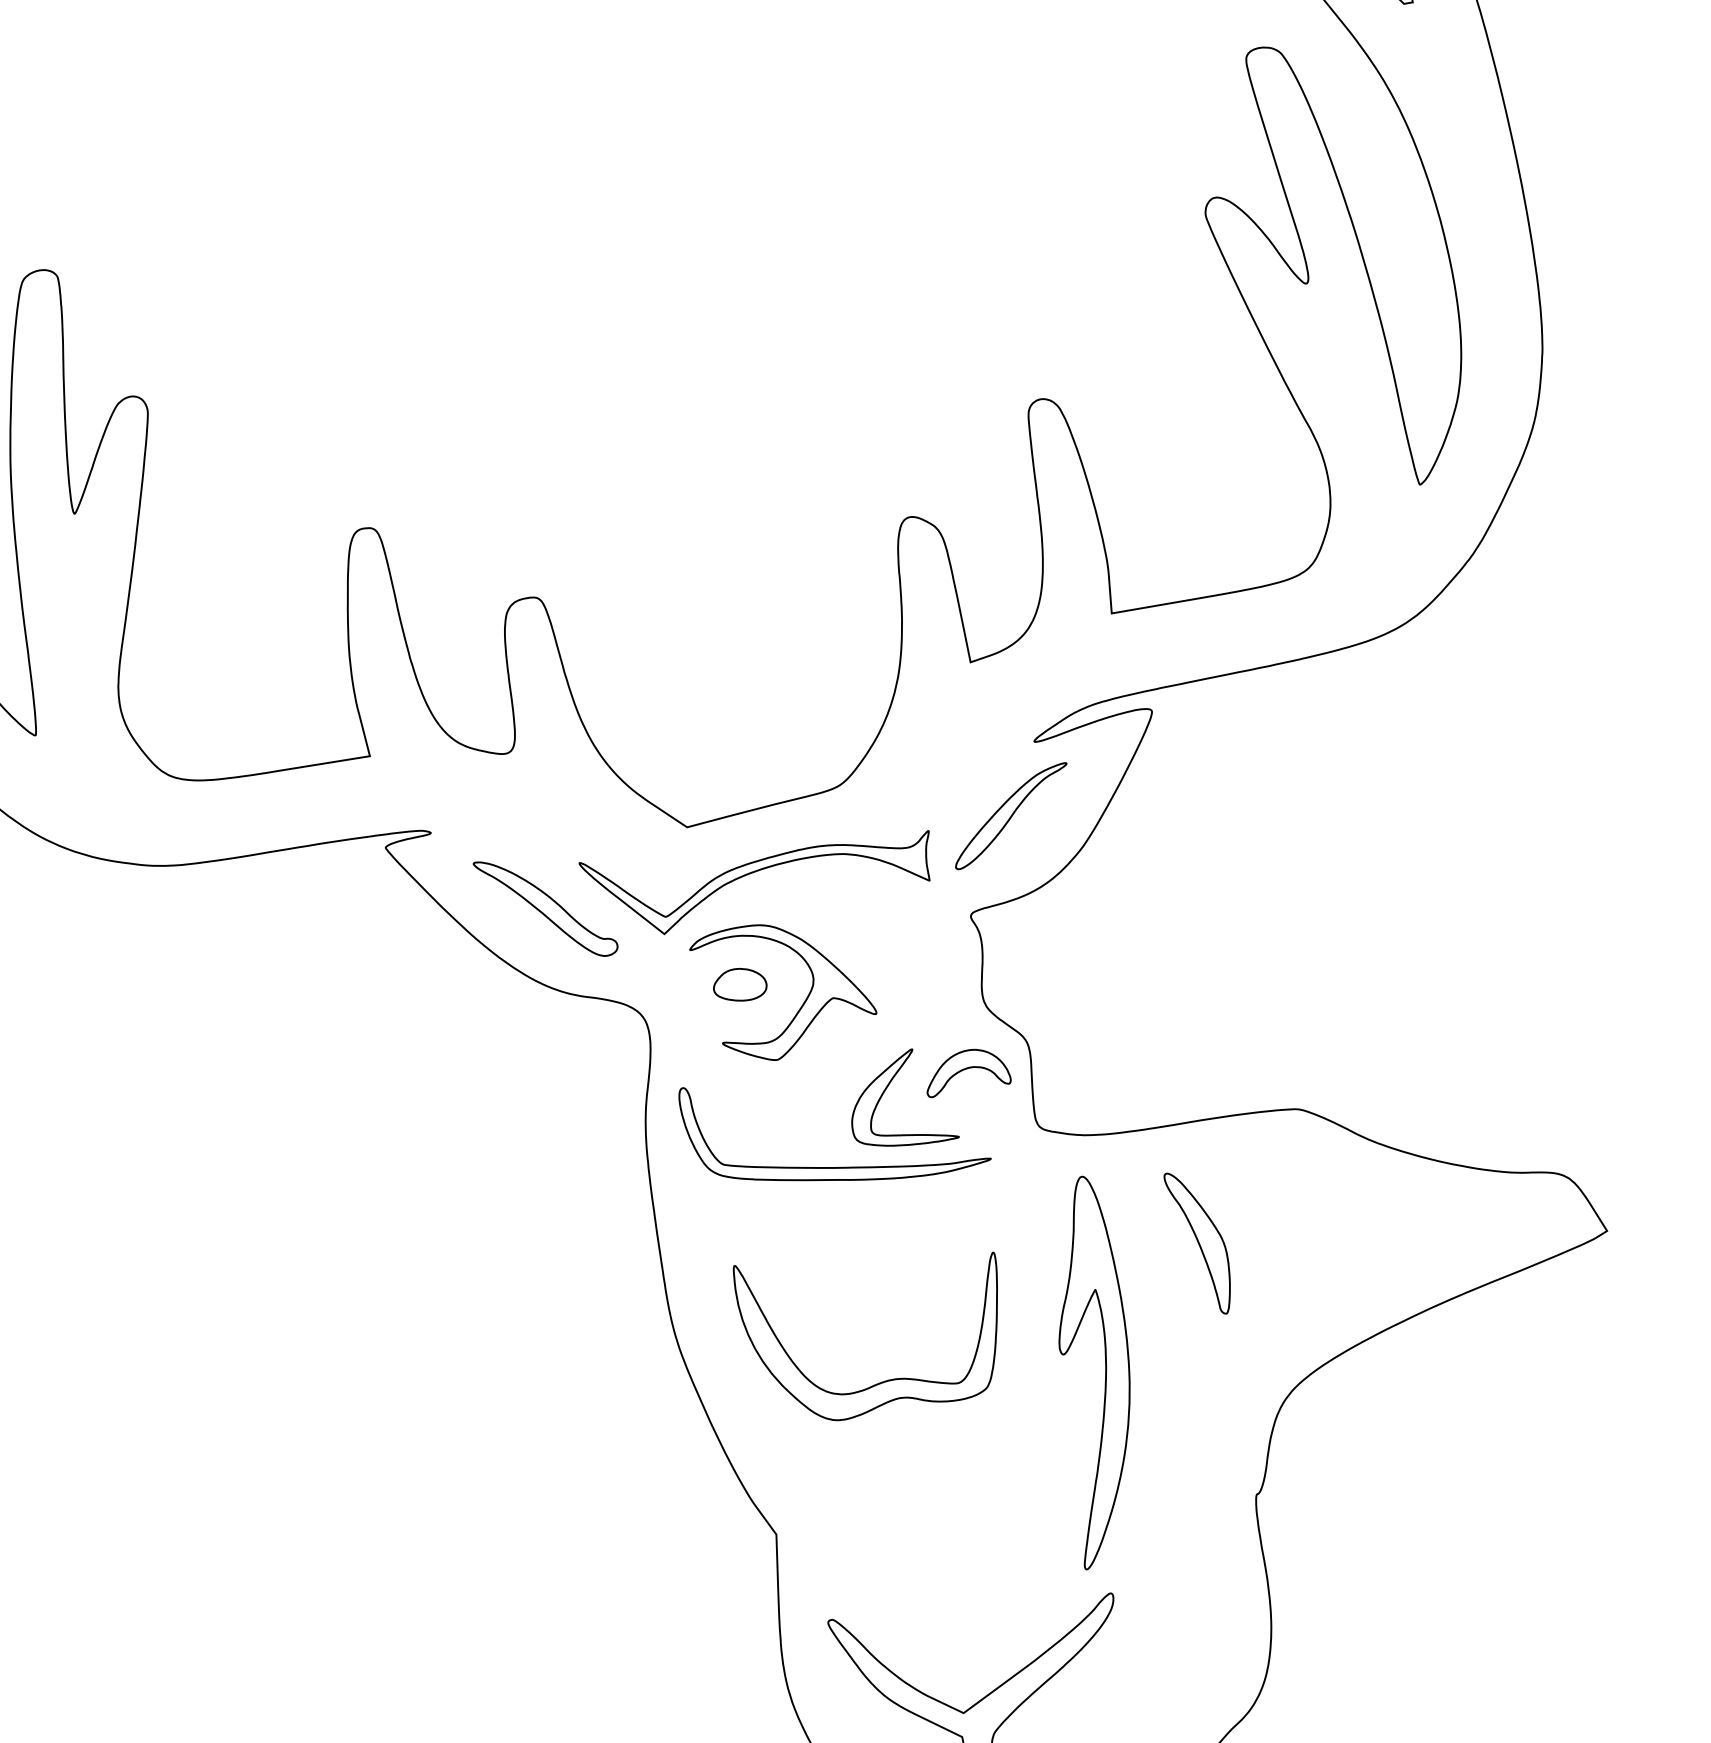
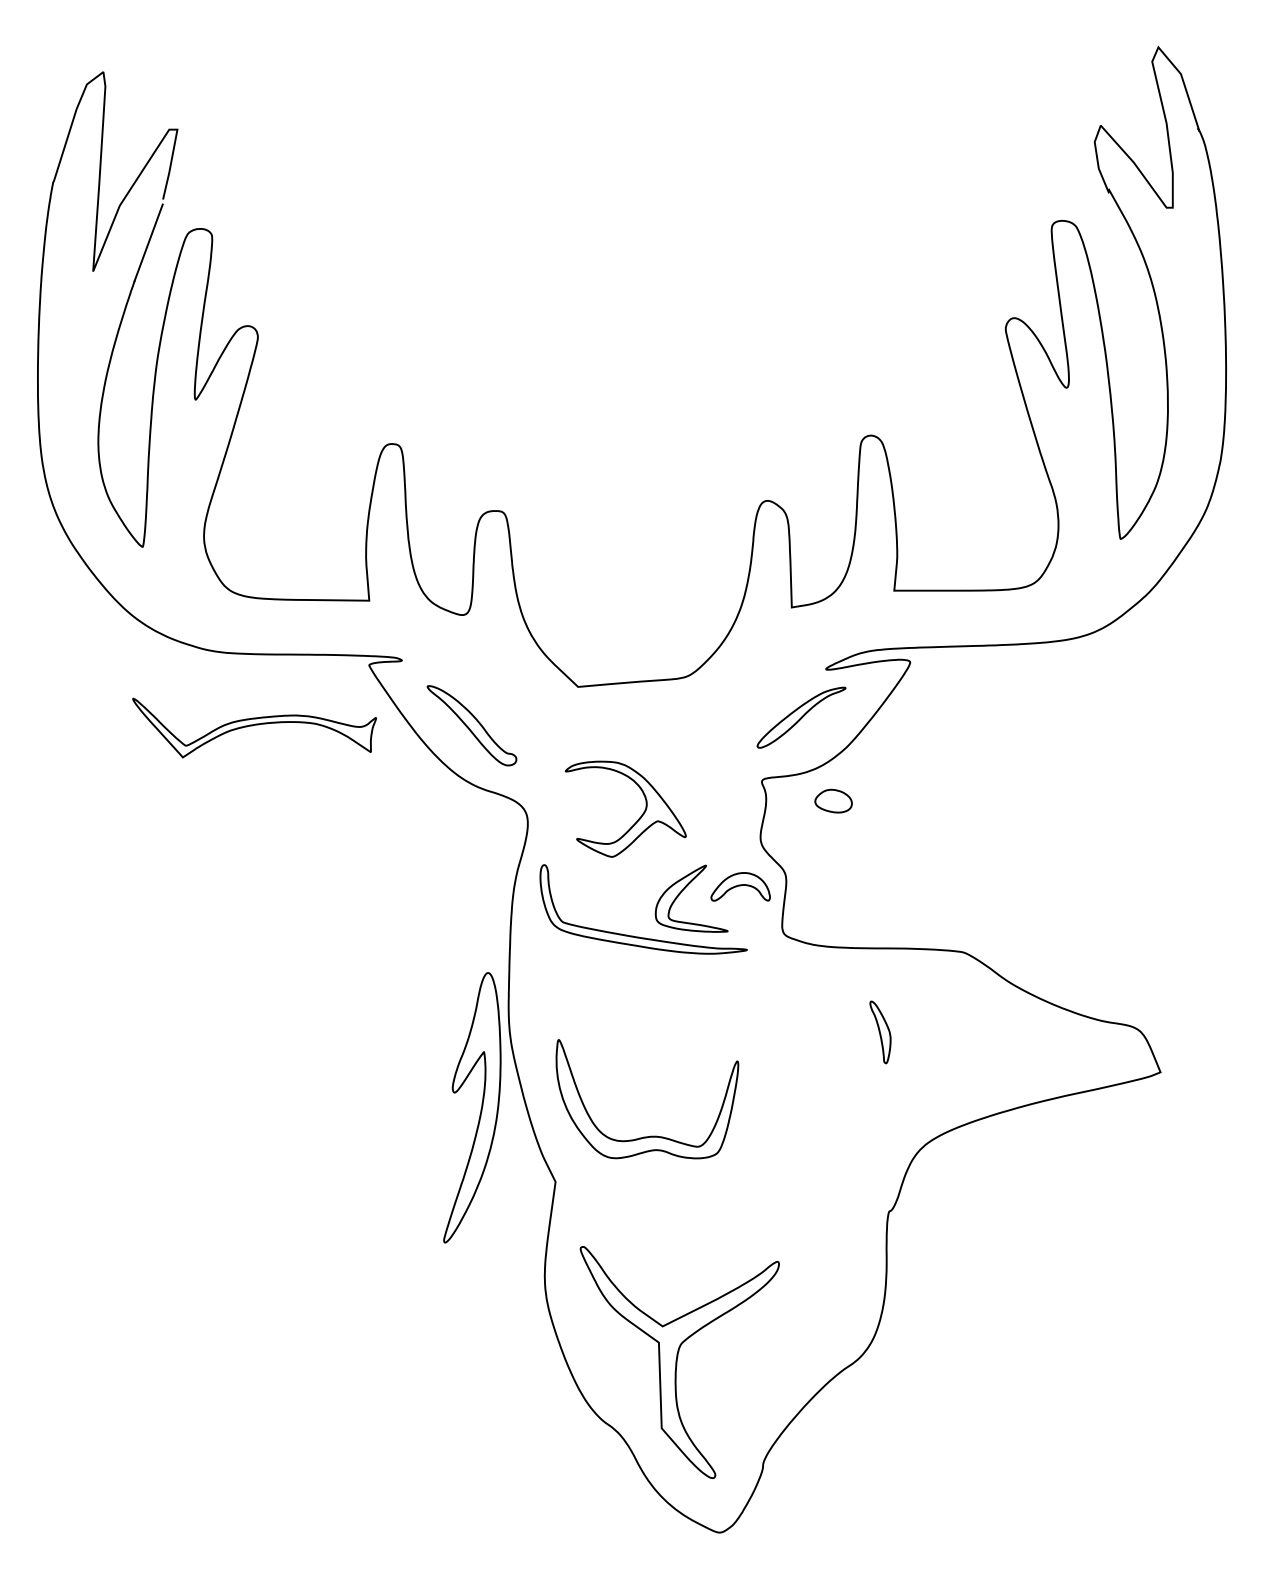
part: (758, 874) -> (254, 727), moved
part: (739, 984) -> (833, 800), moved
part: (1200, 1243) -> (880, 1032), size x0.6
part: (1104, 1372) -> (480, 1109), moved
part: (888, 1378) -> (650, 1135), moved

